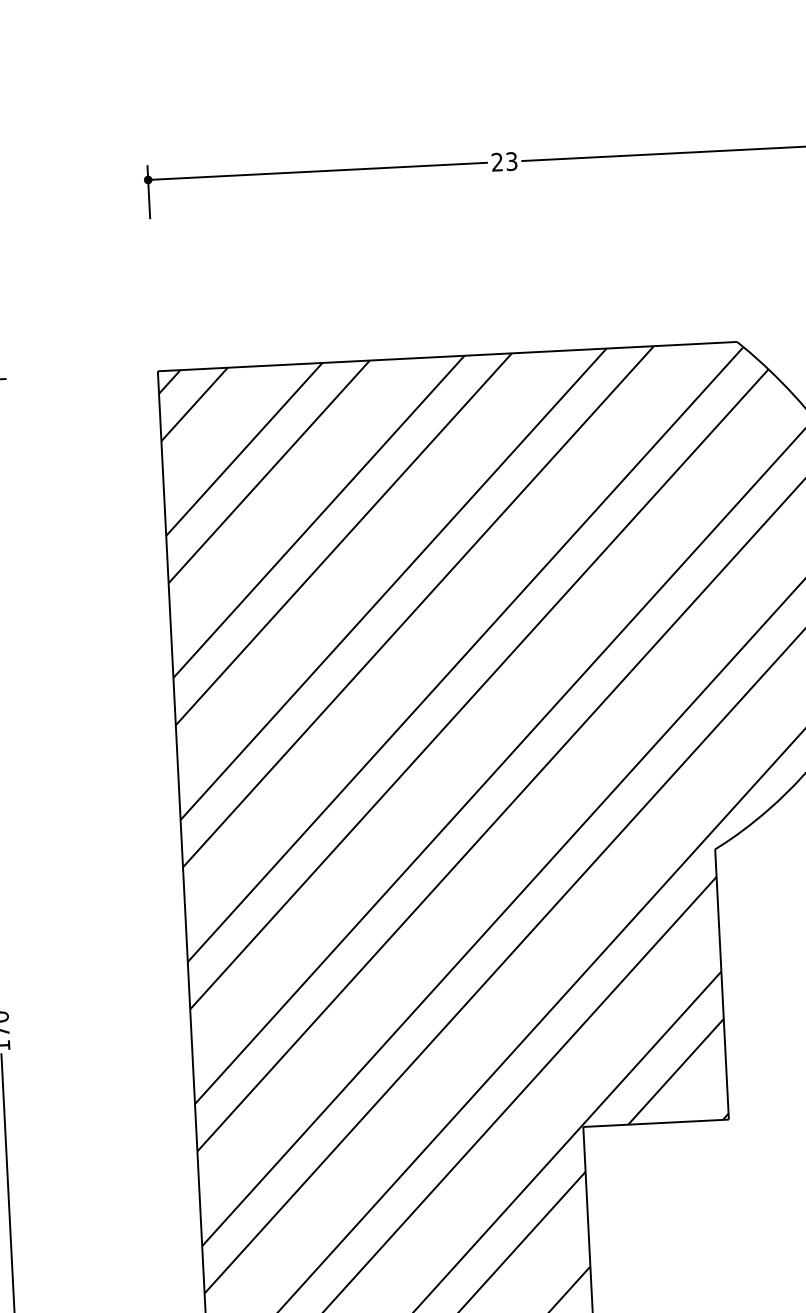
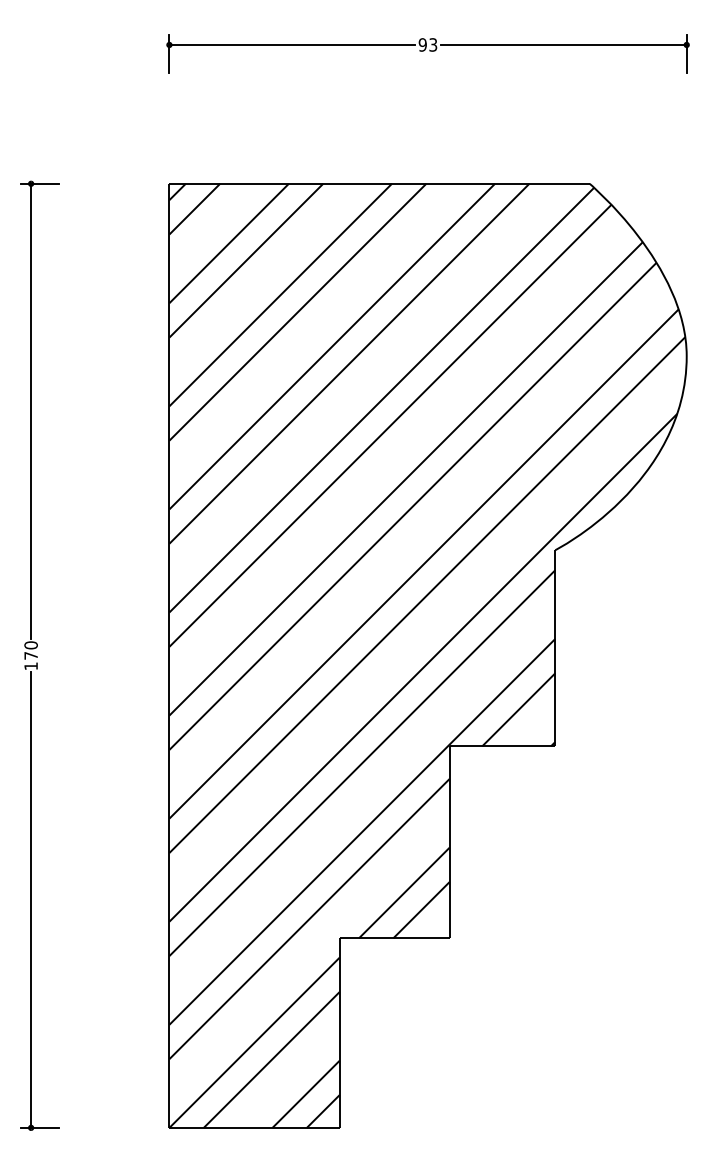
text: (496, 161) -> (422, 44), 23 -> 93

